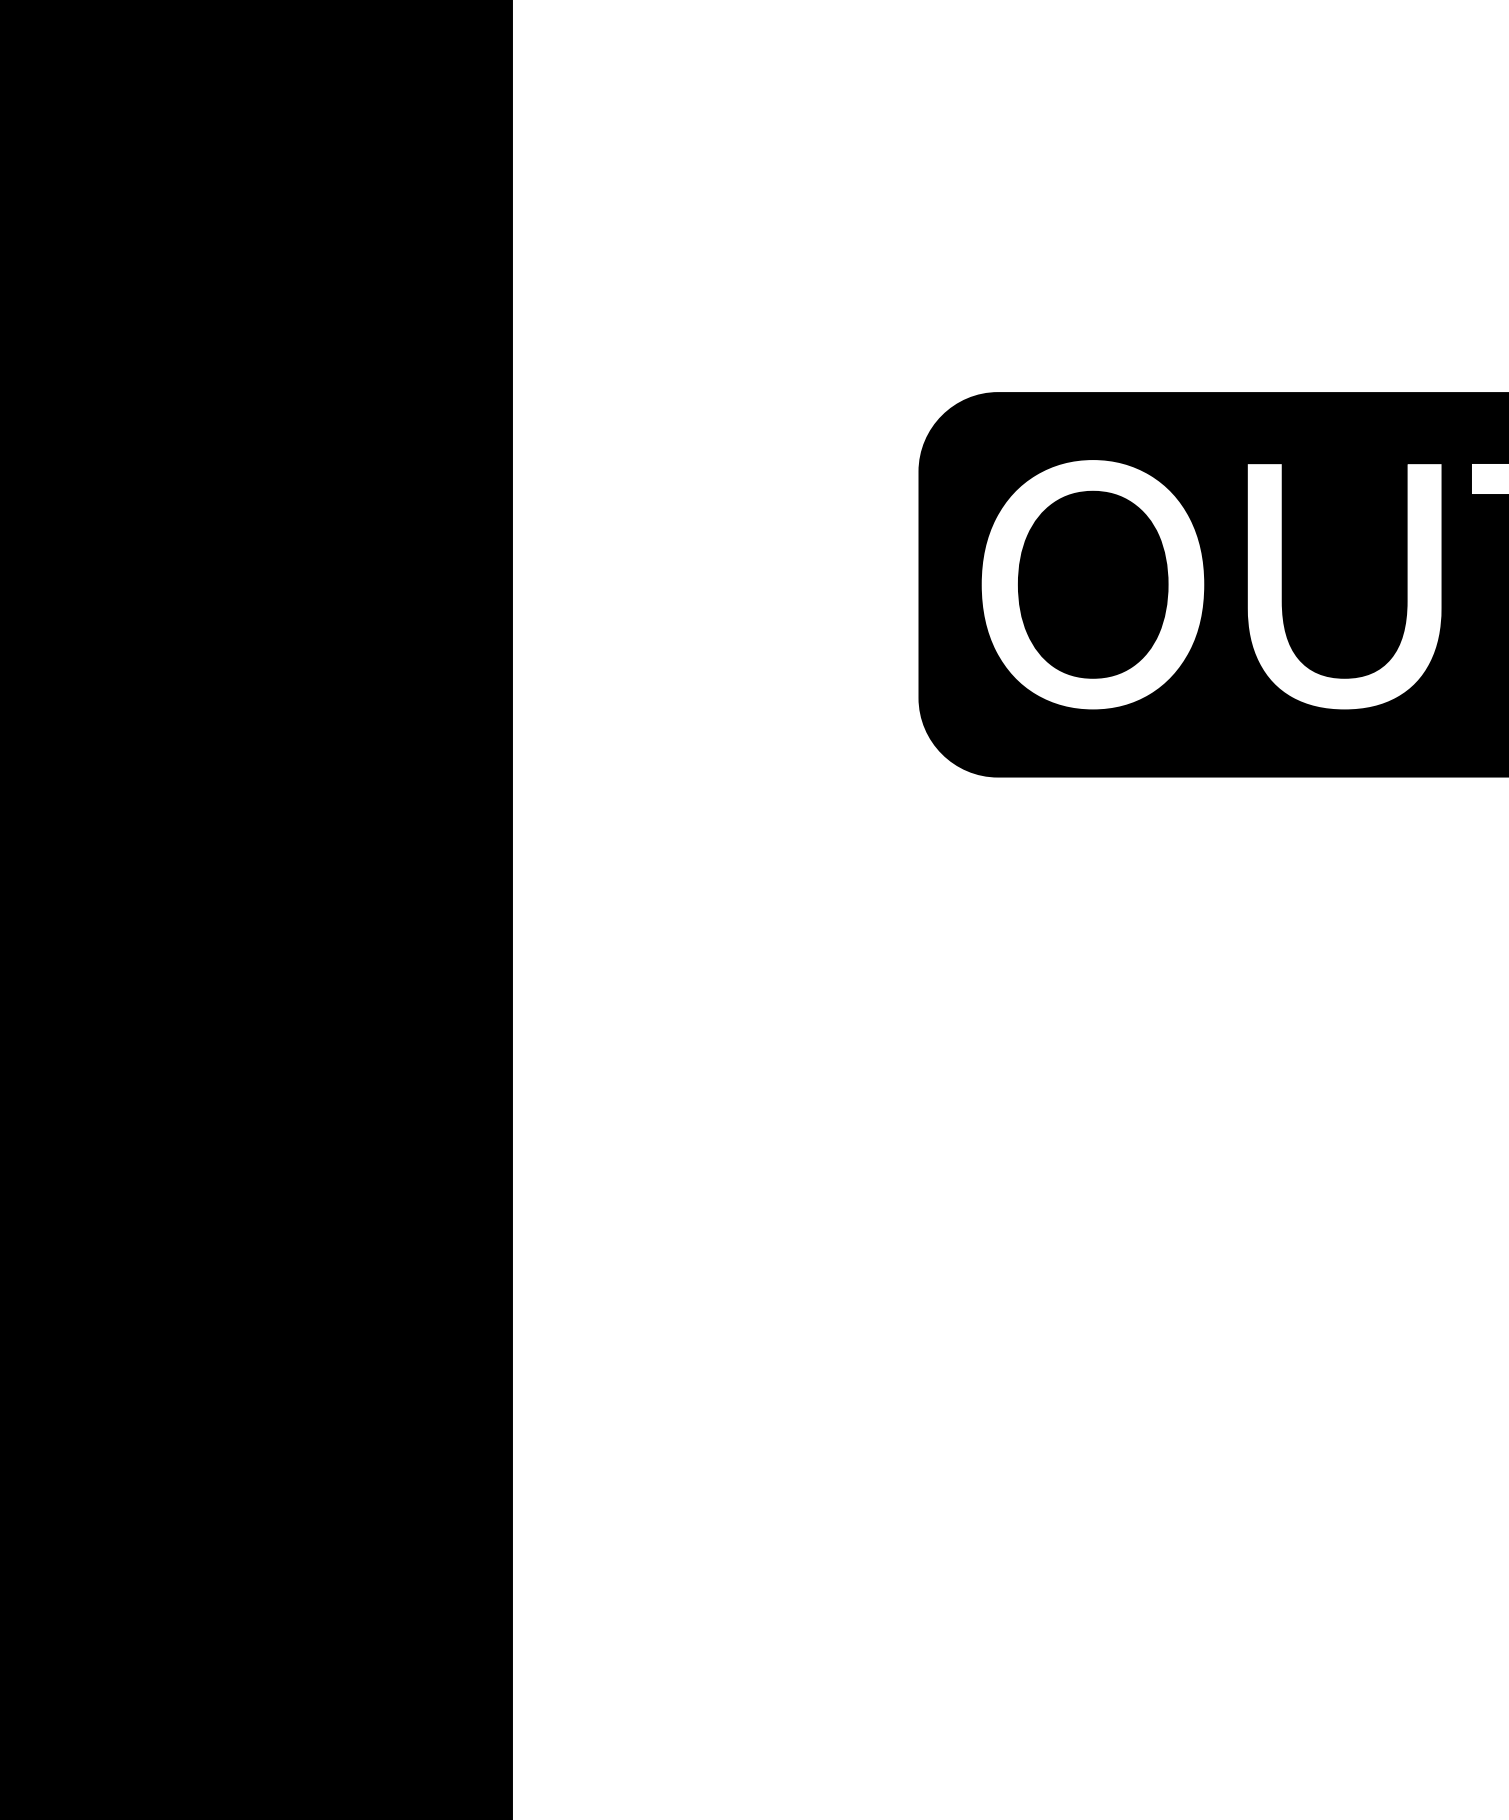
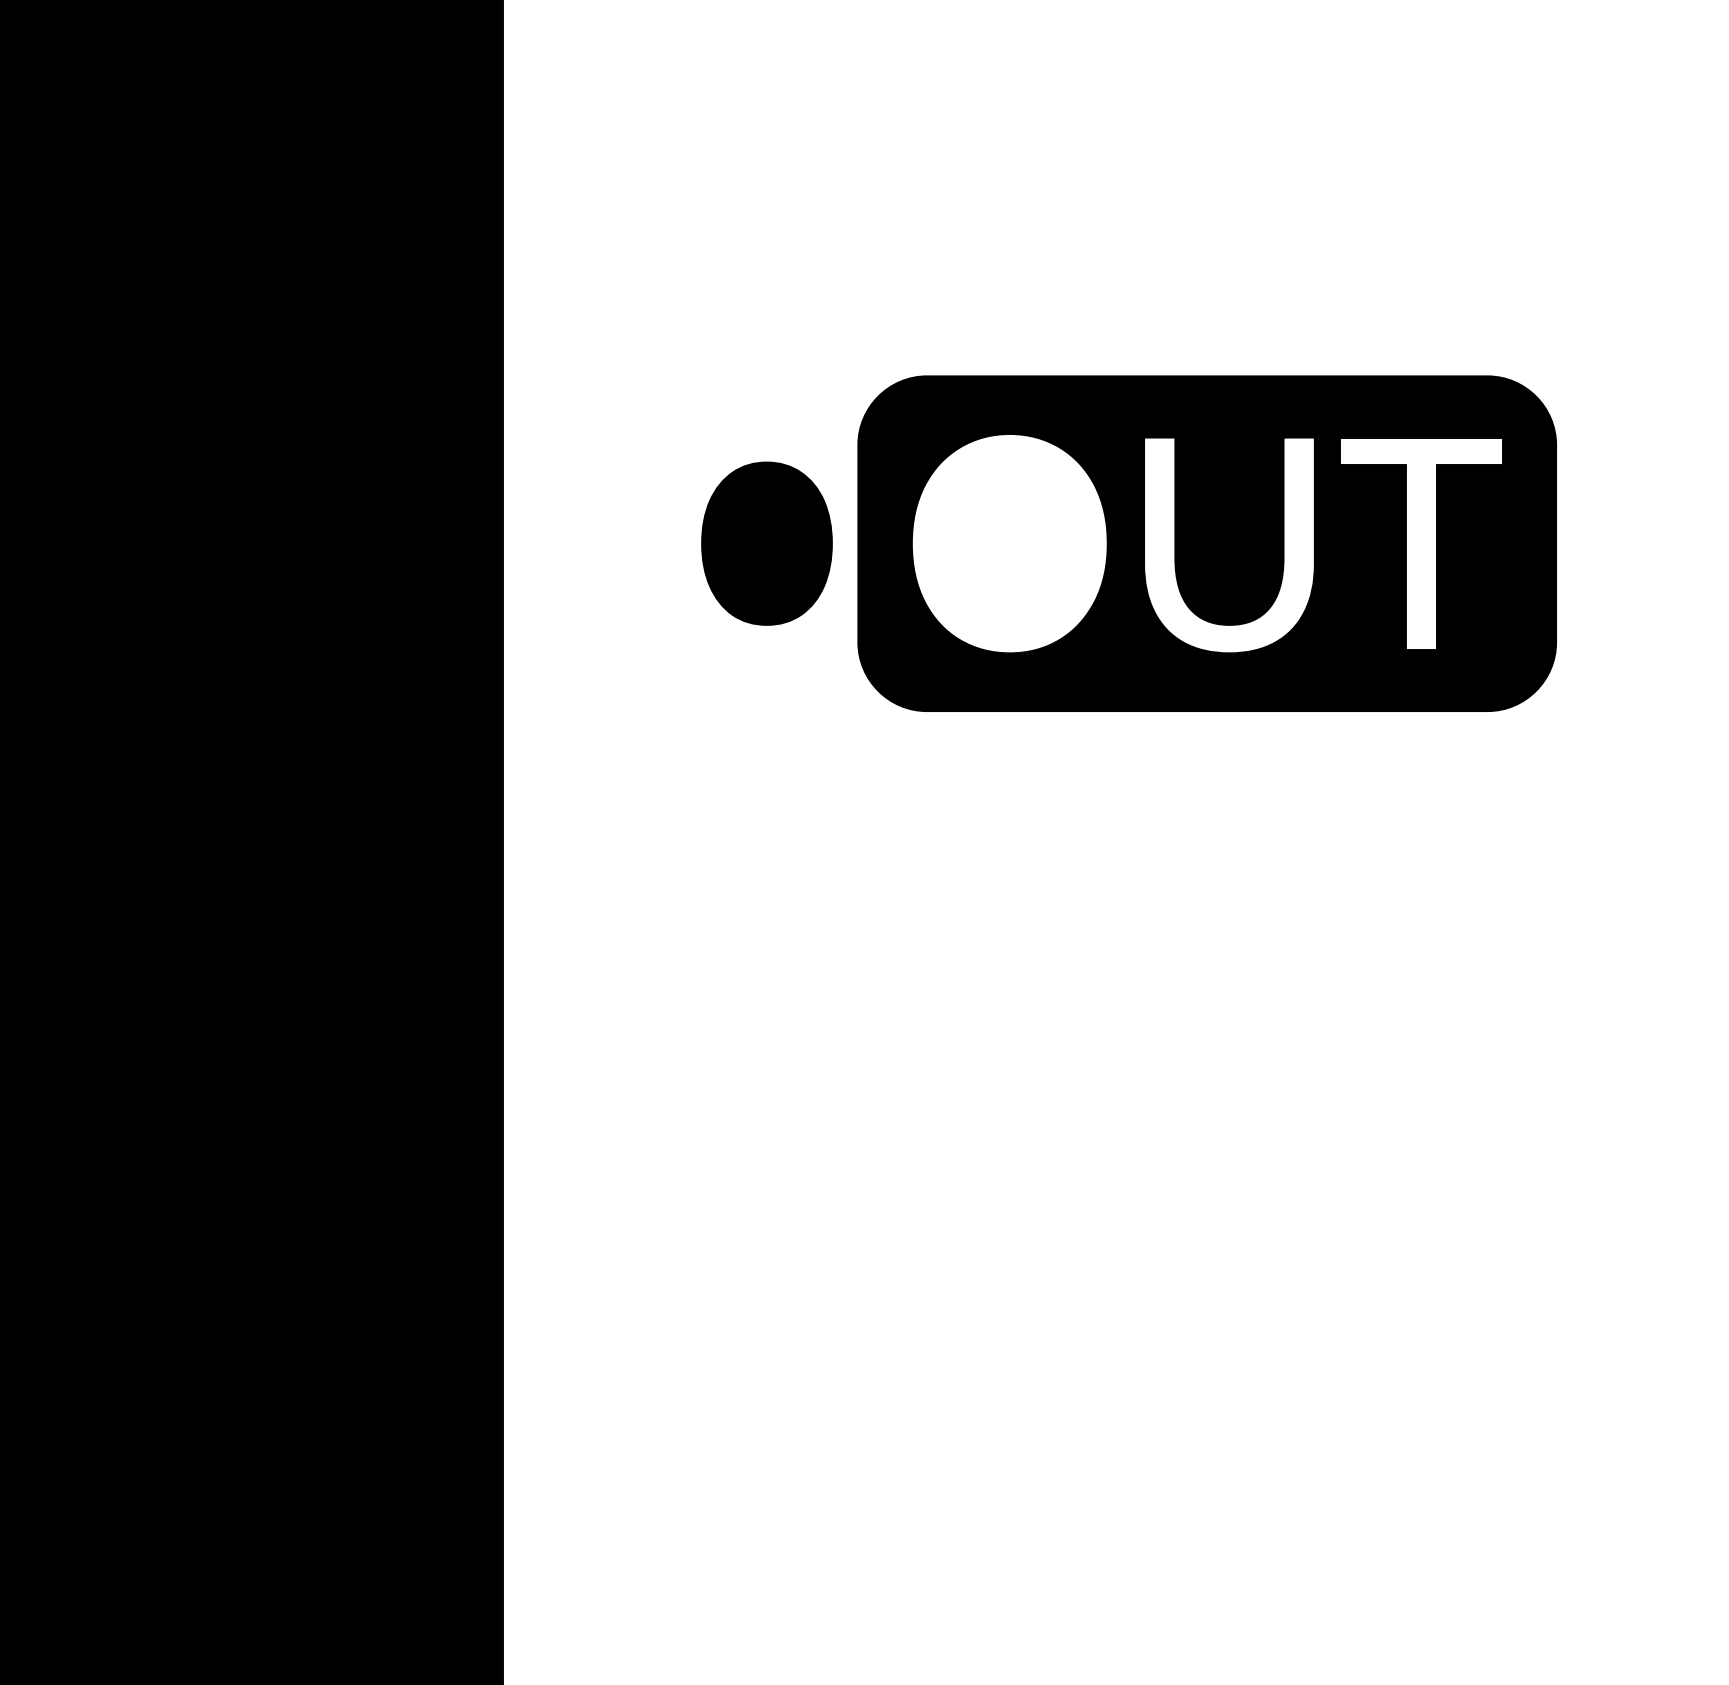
part: (1092, 584) -> (766, 543), moved

